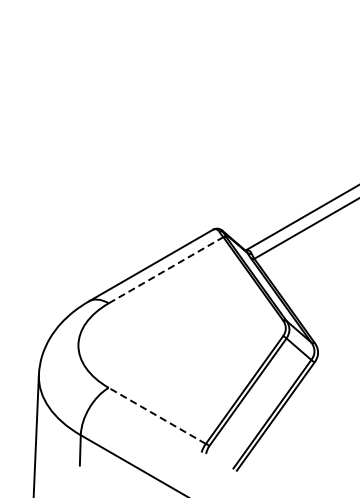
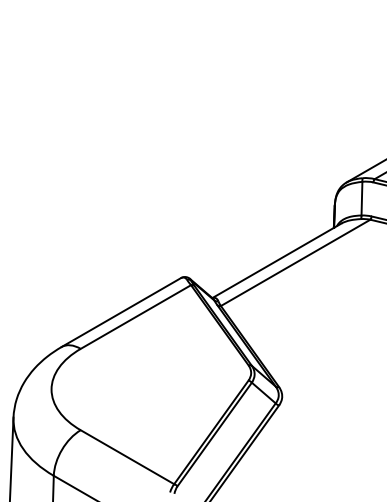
line: (165, 270) -> (135, 317), dashed -> solid
line: (157, 416) -> (127, 457), dashed -> solid

